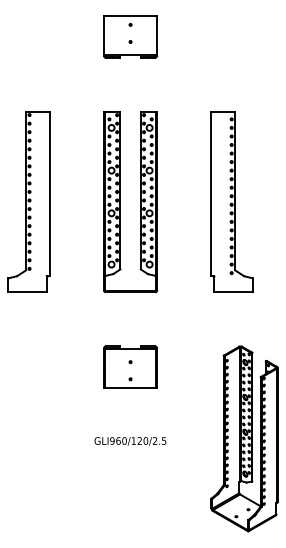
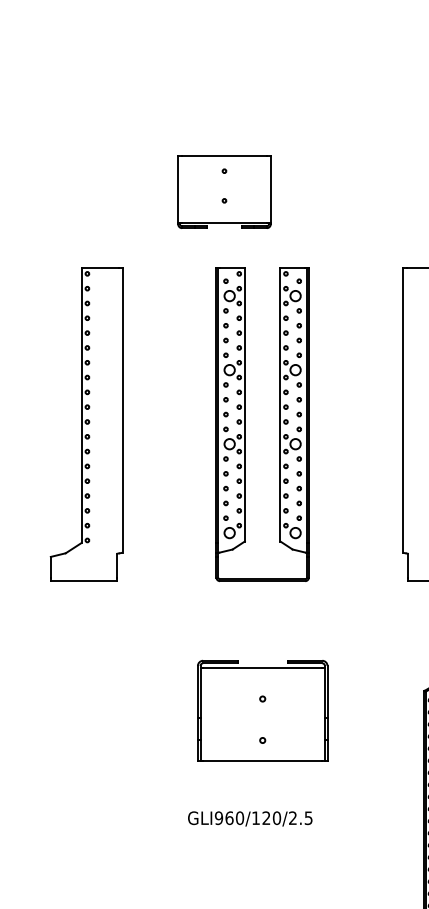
part: (130, 36) -> (224, 191), moved
part: (130, 366) -> (262, 709), size x1.4
text: (130, 441) -> (250, 819), moved

